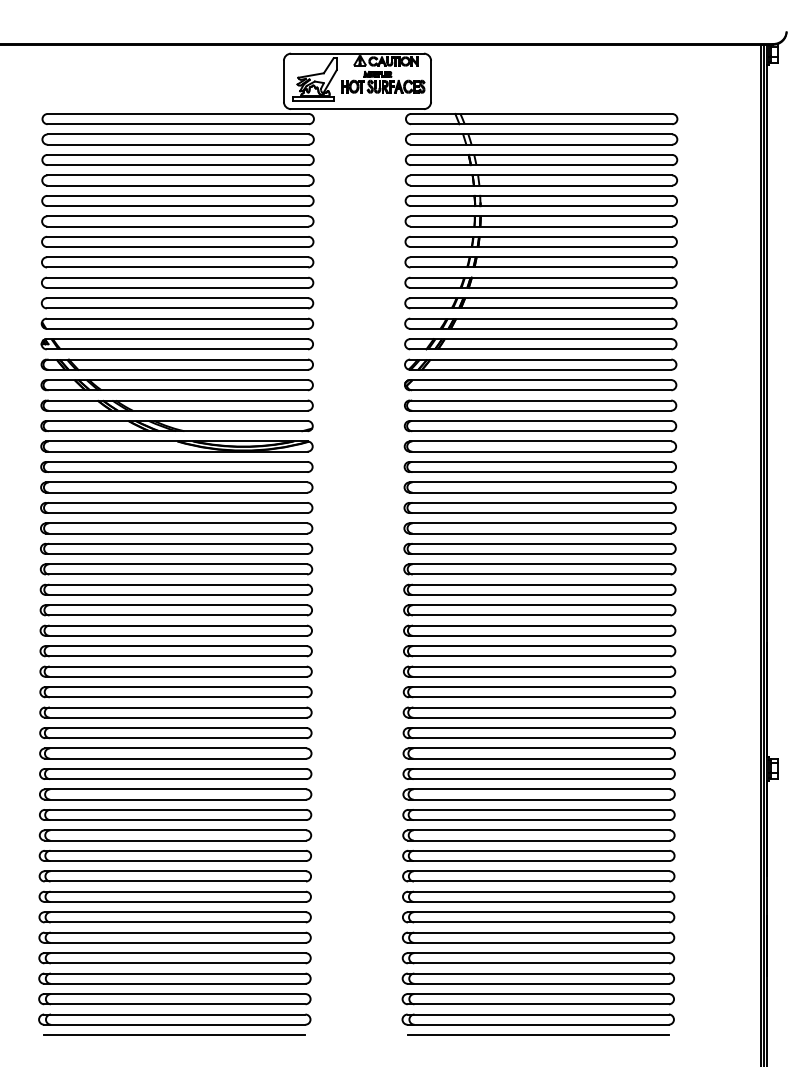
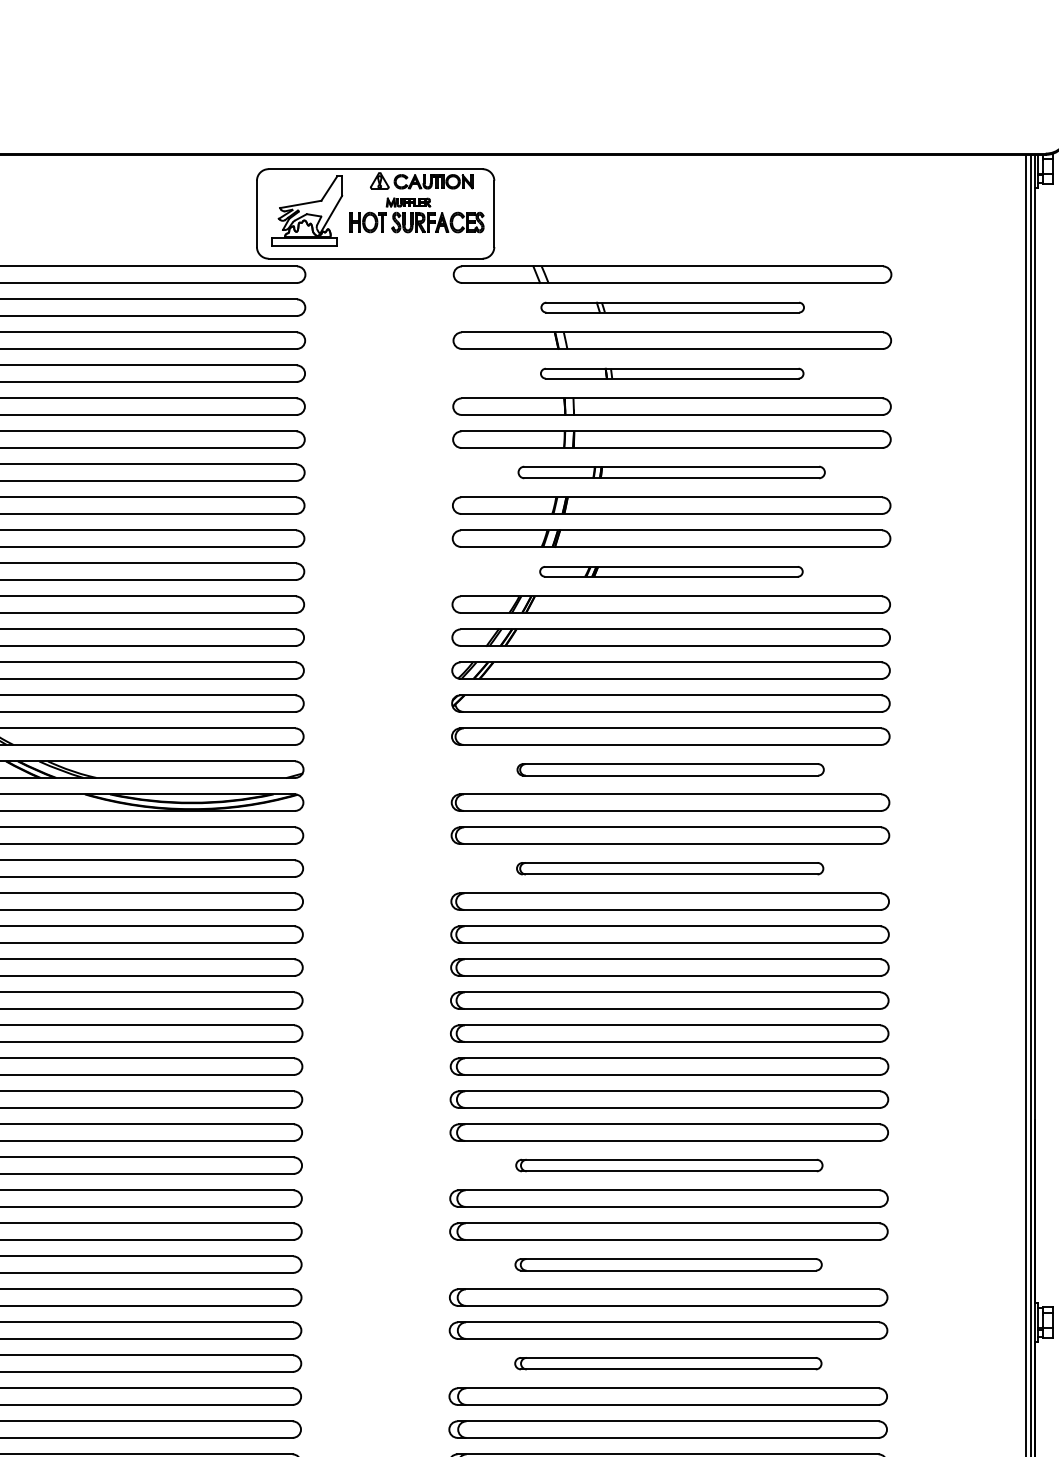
part: (541, 139) -> (672, 307), size x0.6
part: (541, 180) -> (672, 373), size x0.6
part: (540, 241) -> (670, 472), size x0.7
part: (540, 303) -> (670, 571), size x0.6
part: (540, 426) -> (670, 770), size x0.7
part: (539, 487) -> (669, 868), size x0.7
part: (539, 671) -> (669, 1165), size x0.7
part: (538, 733) -> (667, 1265), size x0.7
part: (538, 794) -> (667, 1363), size x0.7

